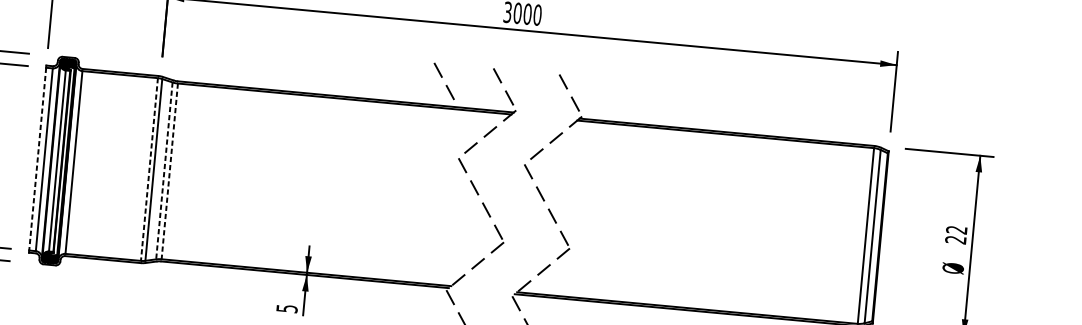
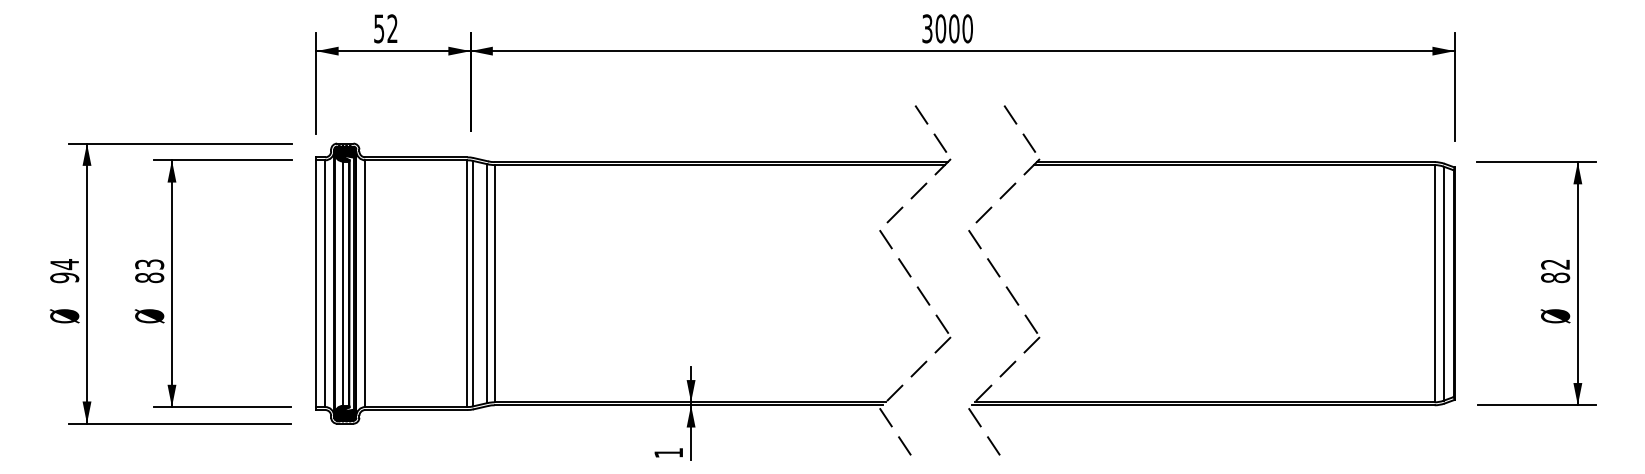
line: (442, 77) -> (847, 124), removed
line: (37, 159) -> (316, 284), dashed -> solid
line: (149, 170) -> (467, 284), dashed -> solid
line: (164, 171) -> (487, 284), dashed -> solid
line: (169, 171) -> (494, 283), dashed -> solid
text: (955, 239) -> (1555, 277), 22 -> 82
text: (286, 309) -> (668, 453), 5 -> 1

